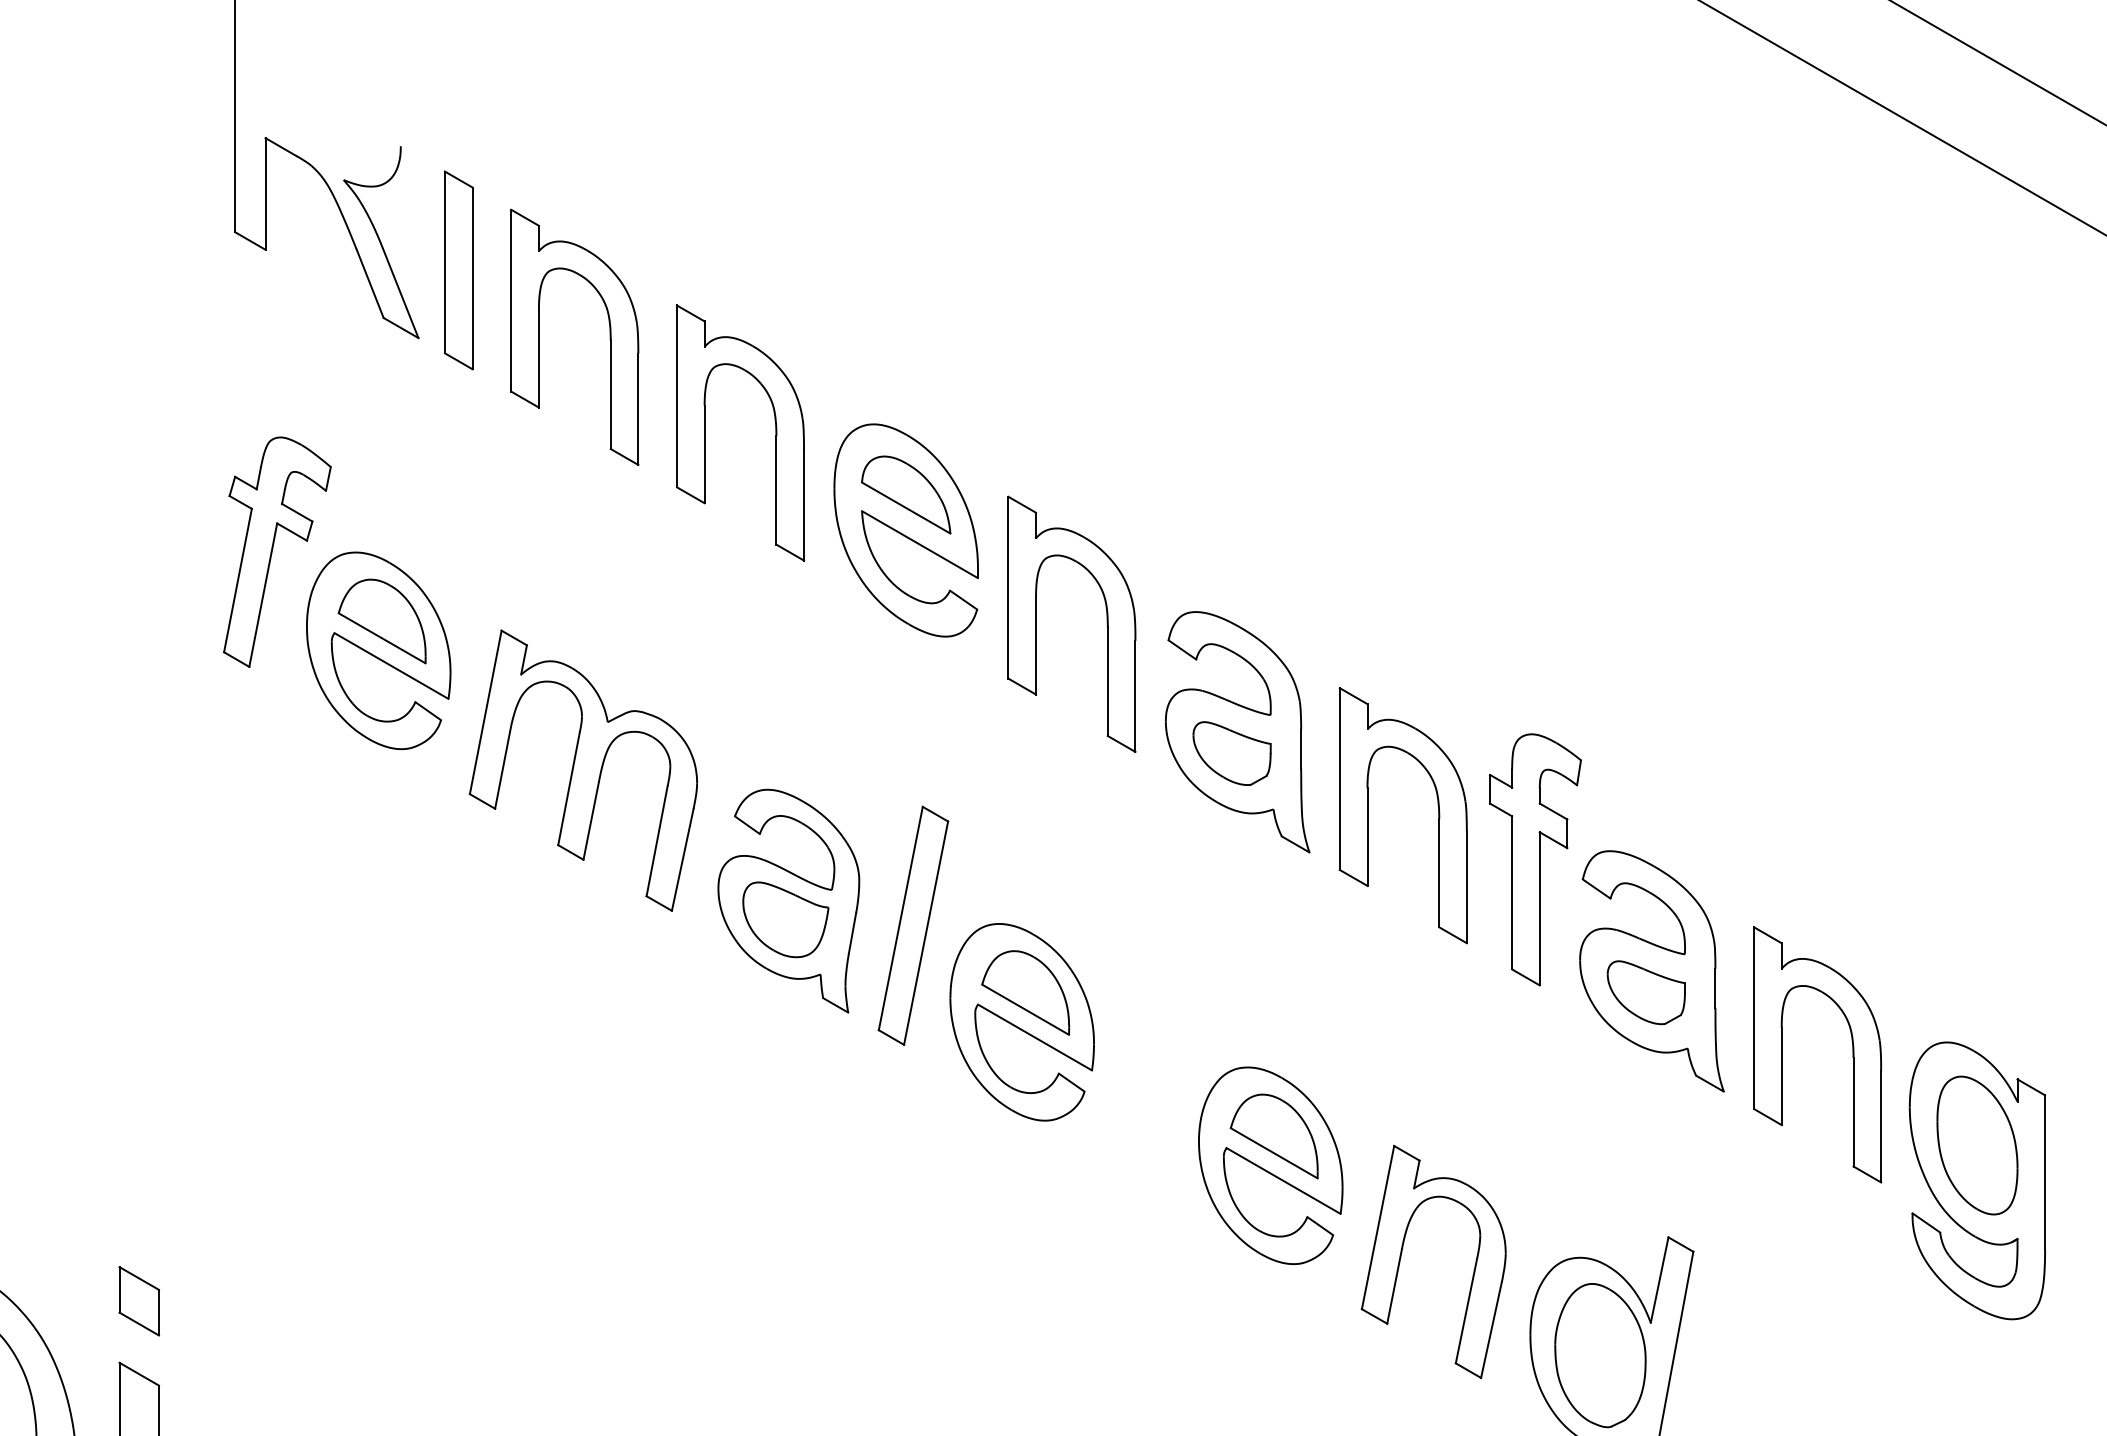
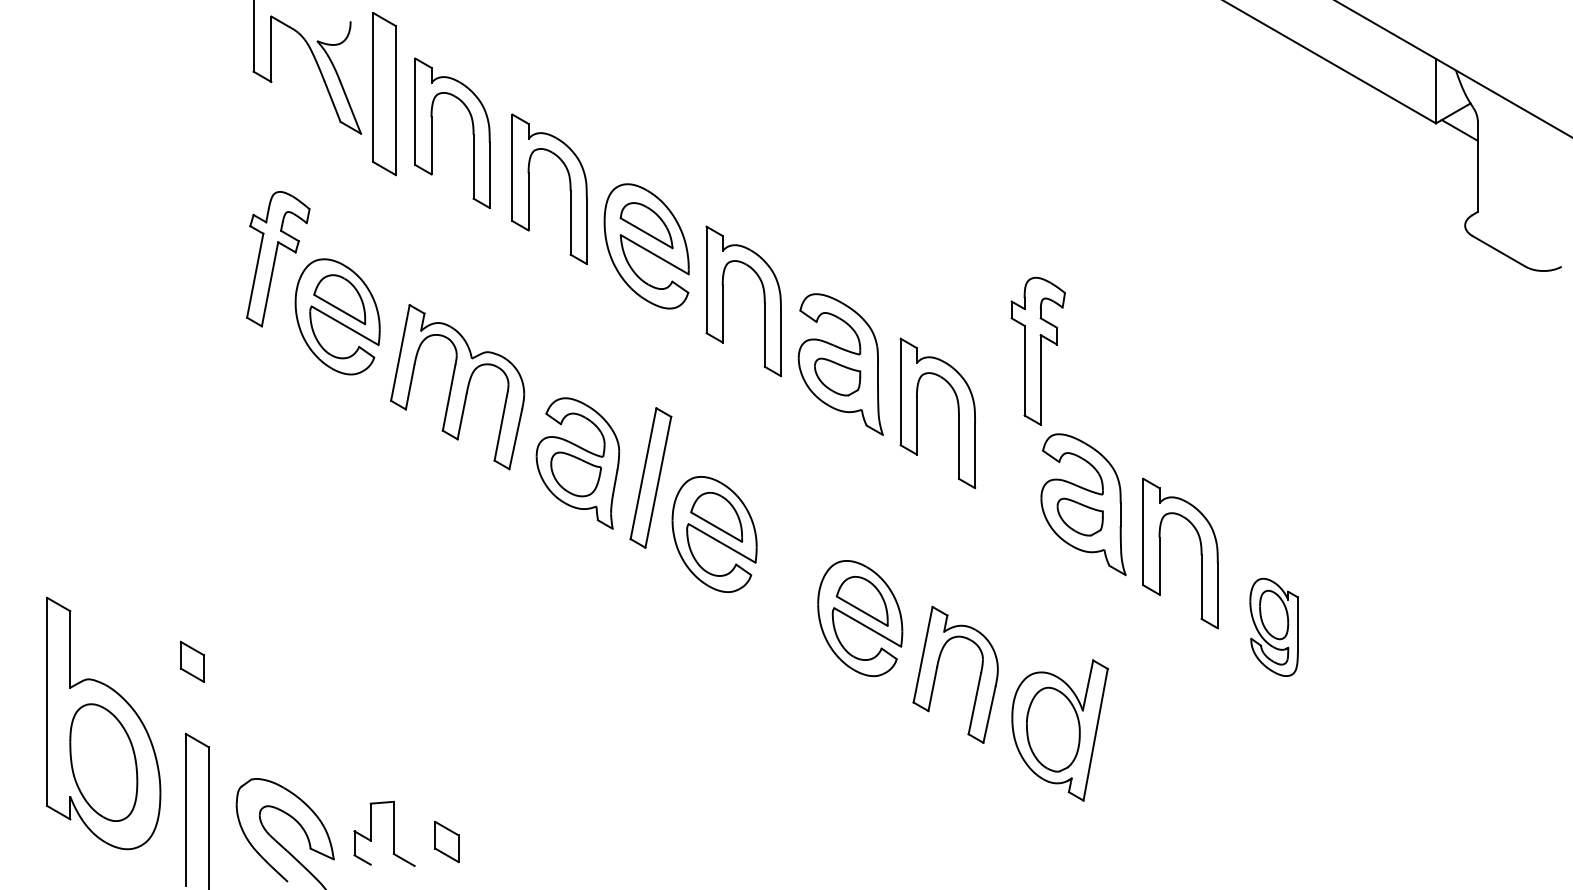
part: (458, 269) -> (384, 93), size x1.4
part: (1534, 858) -> (1037, 350), moved
part: (1976, 1181) -> (1273, 627), size x0.6
part: (137, 1300) -> (191, 661), moved

